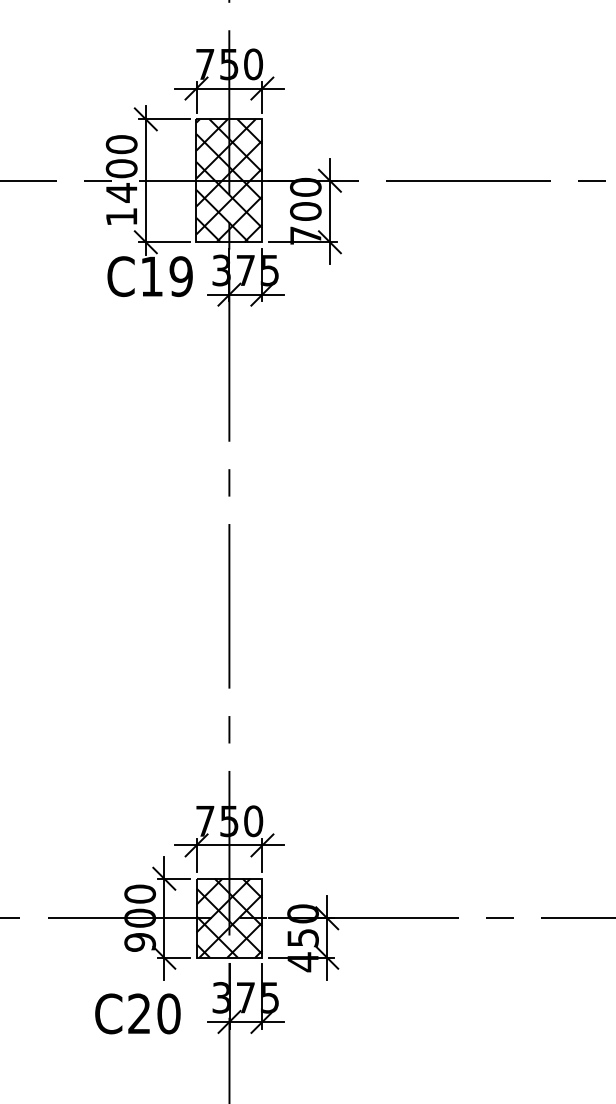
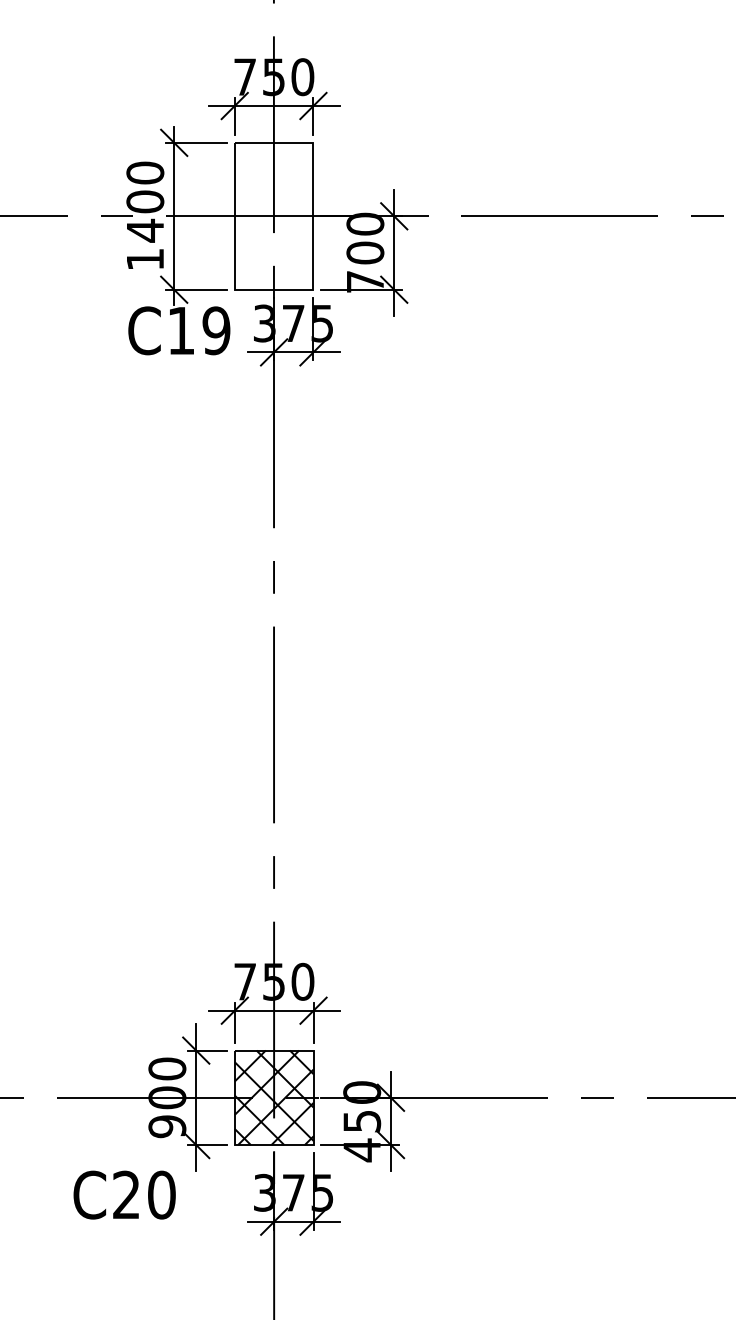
hatch: (228, 180) -> (273, 215), removed
text: (137, 1013) -> (124, 1194), moved

